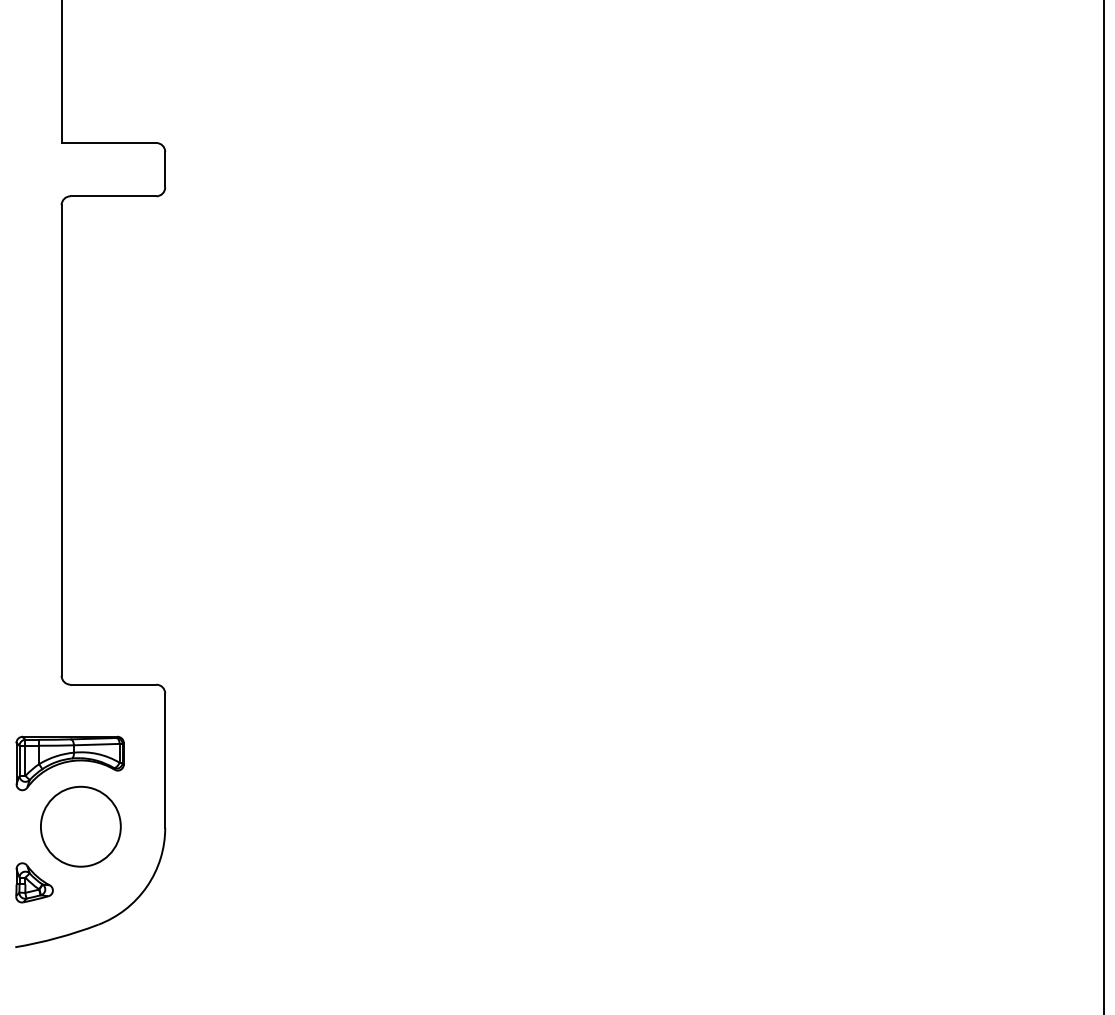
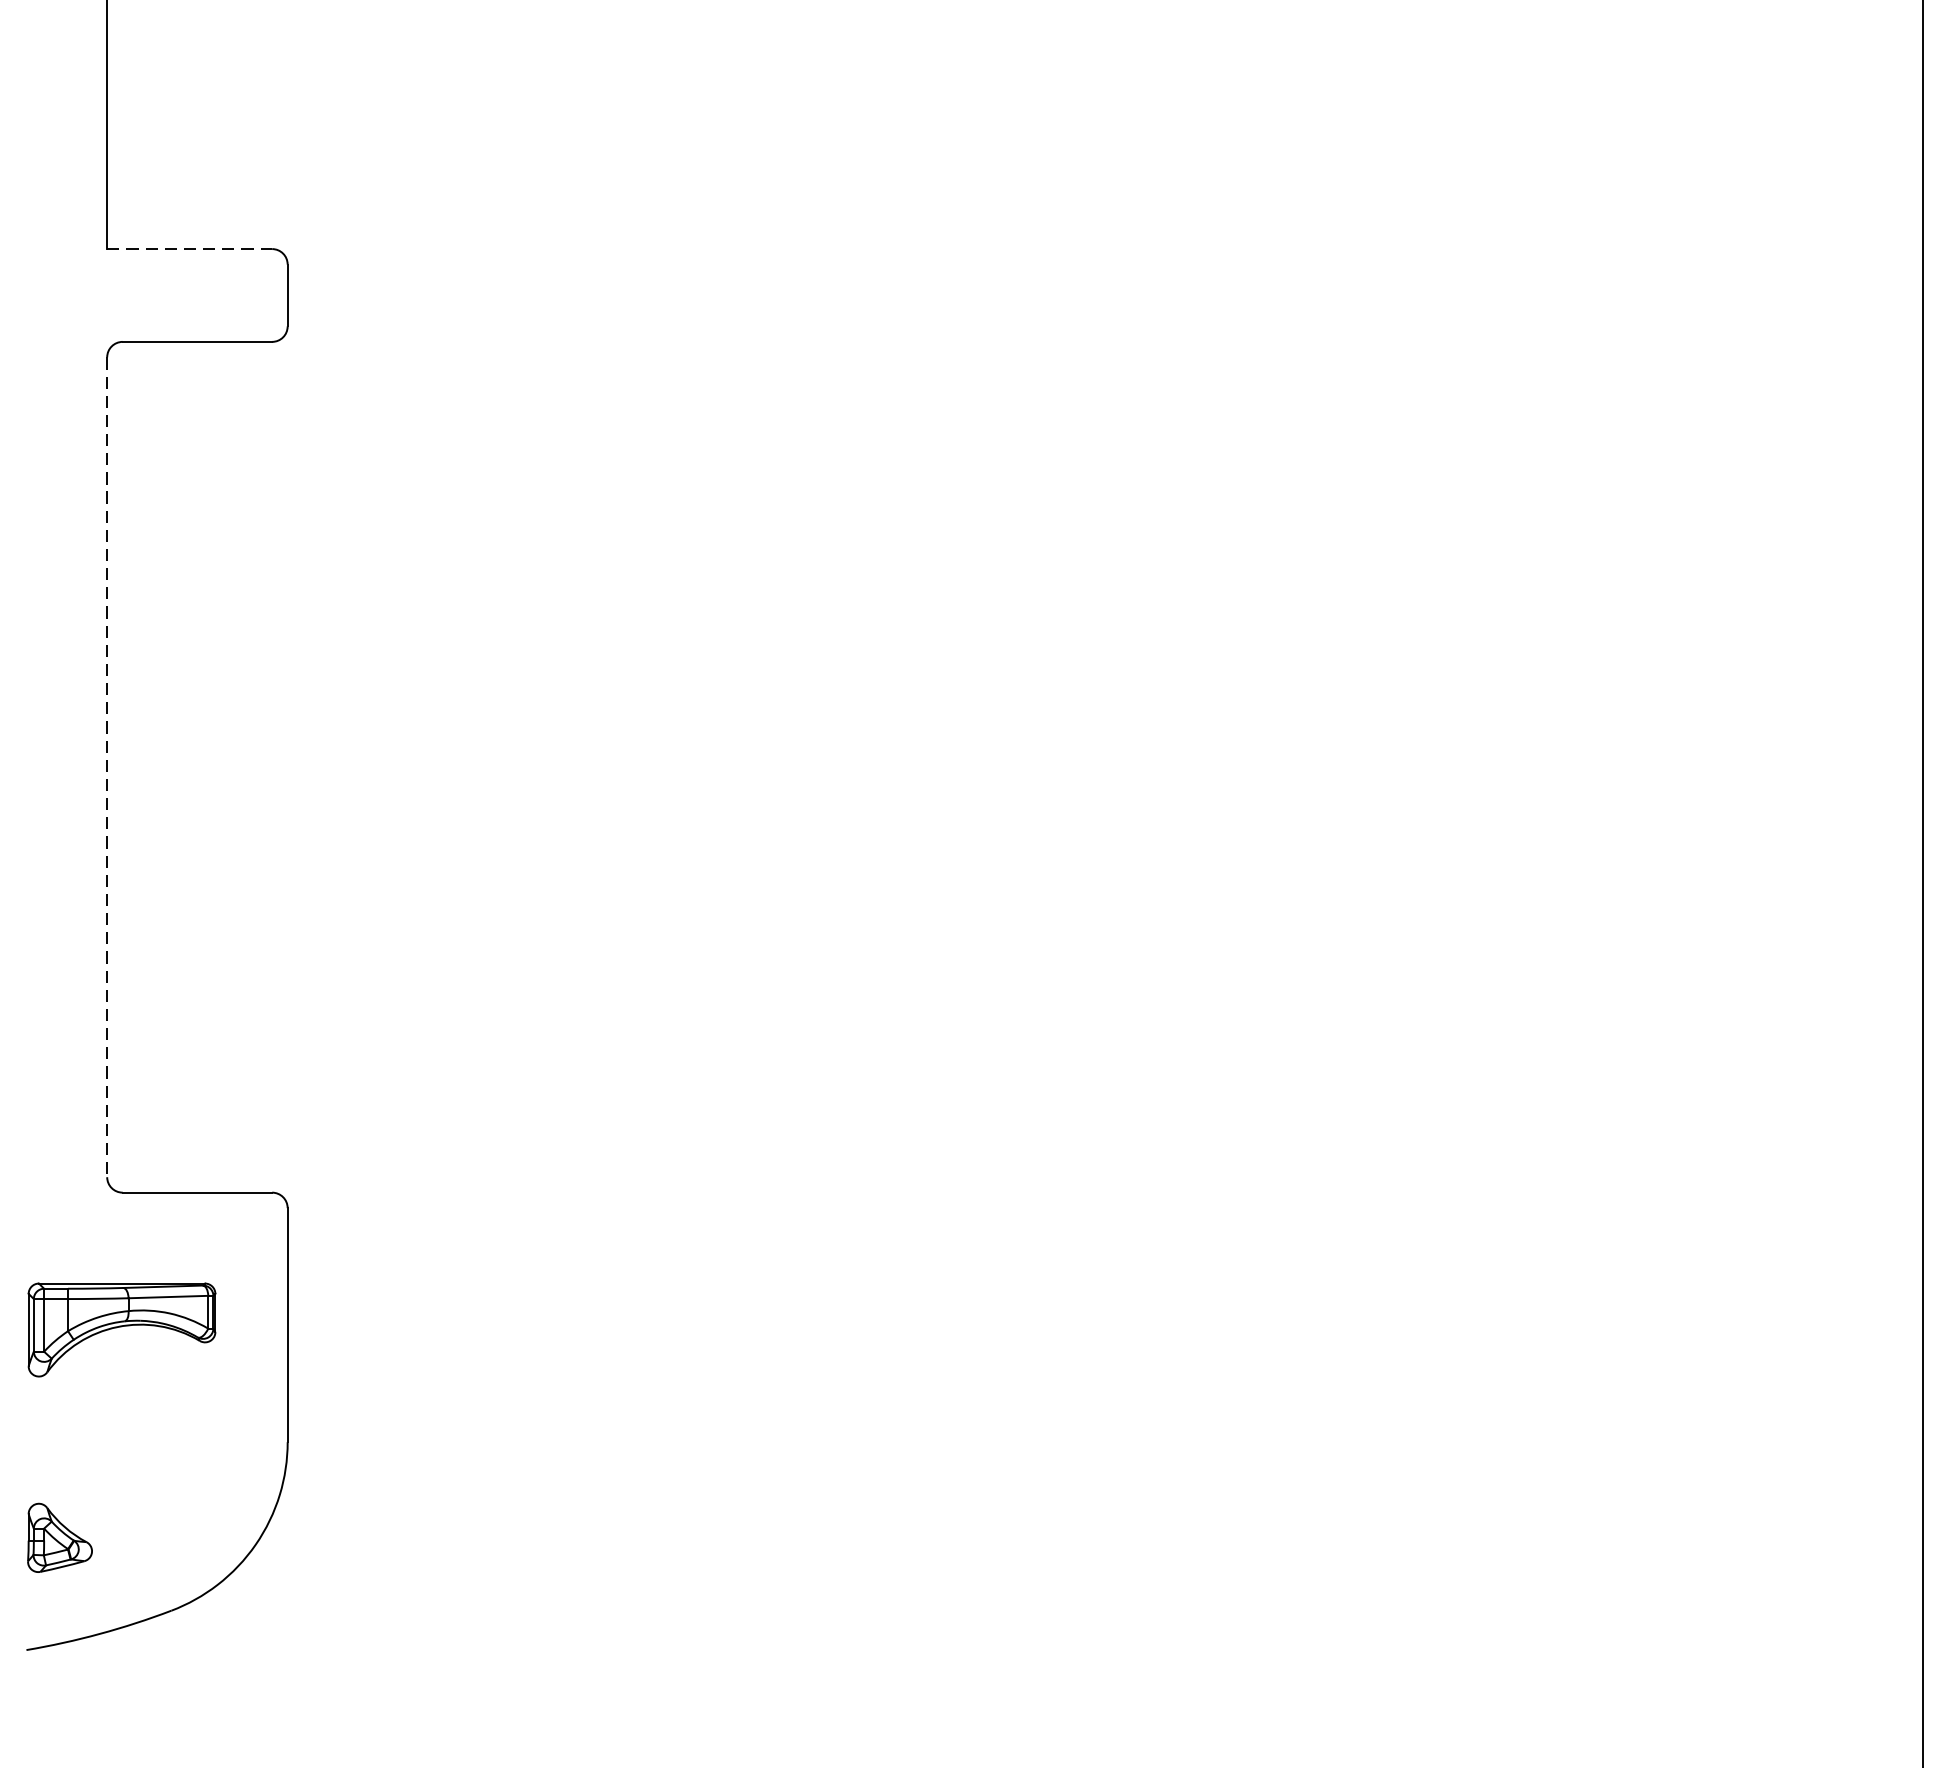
line: (109, 143) -> (190, 249), solid -> dashed
line: (61, 440) -> (106, 767), solid -> dashed
circle: (80, 826) -> (140, 1439), removed

